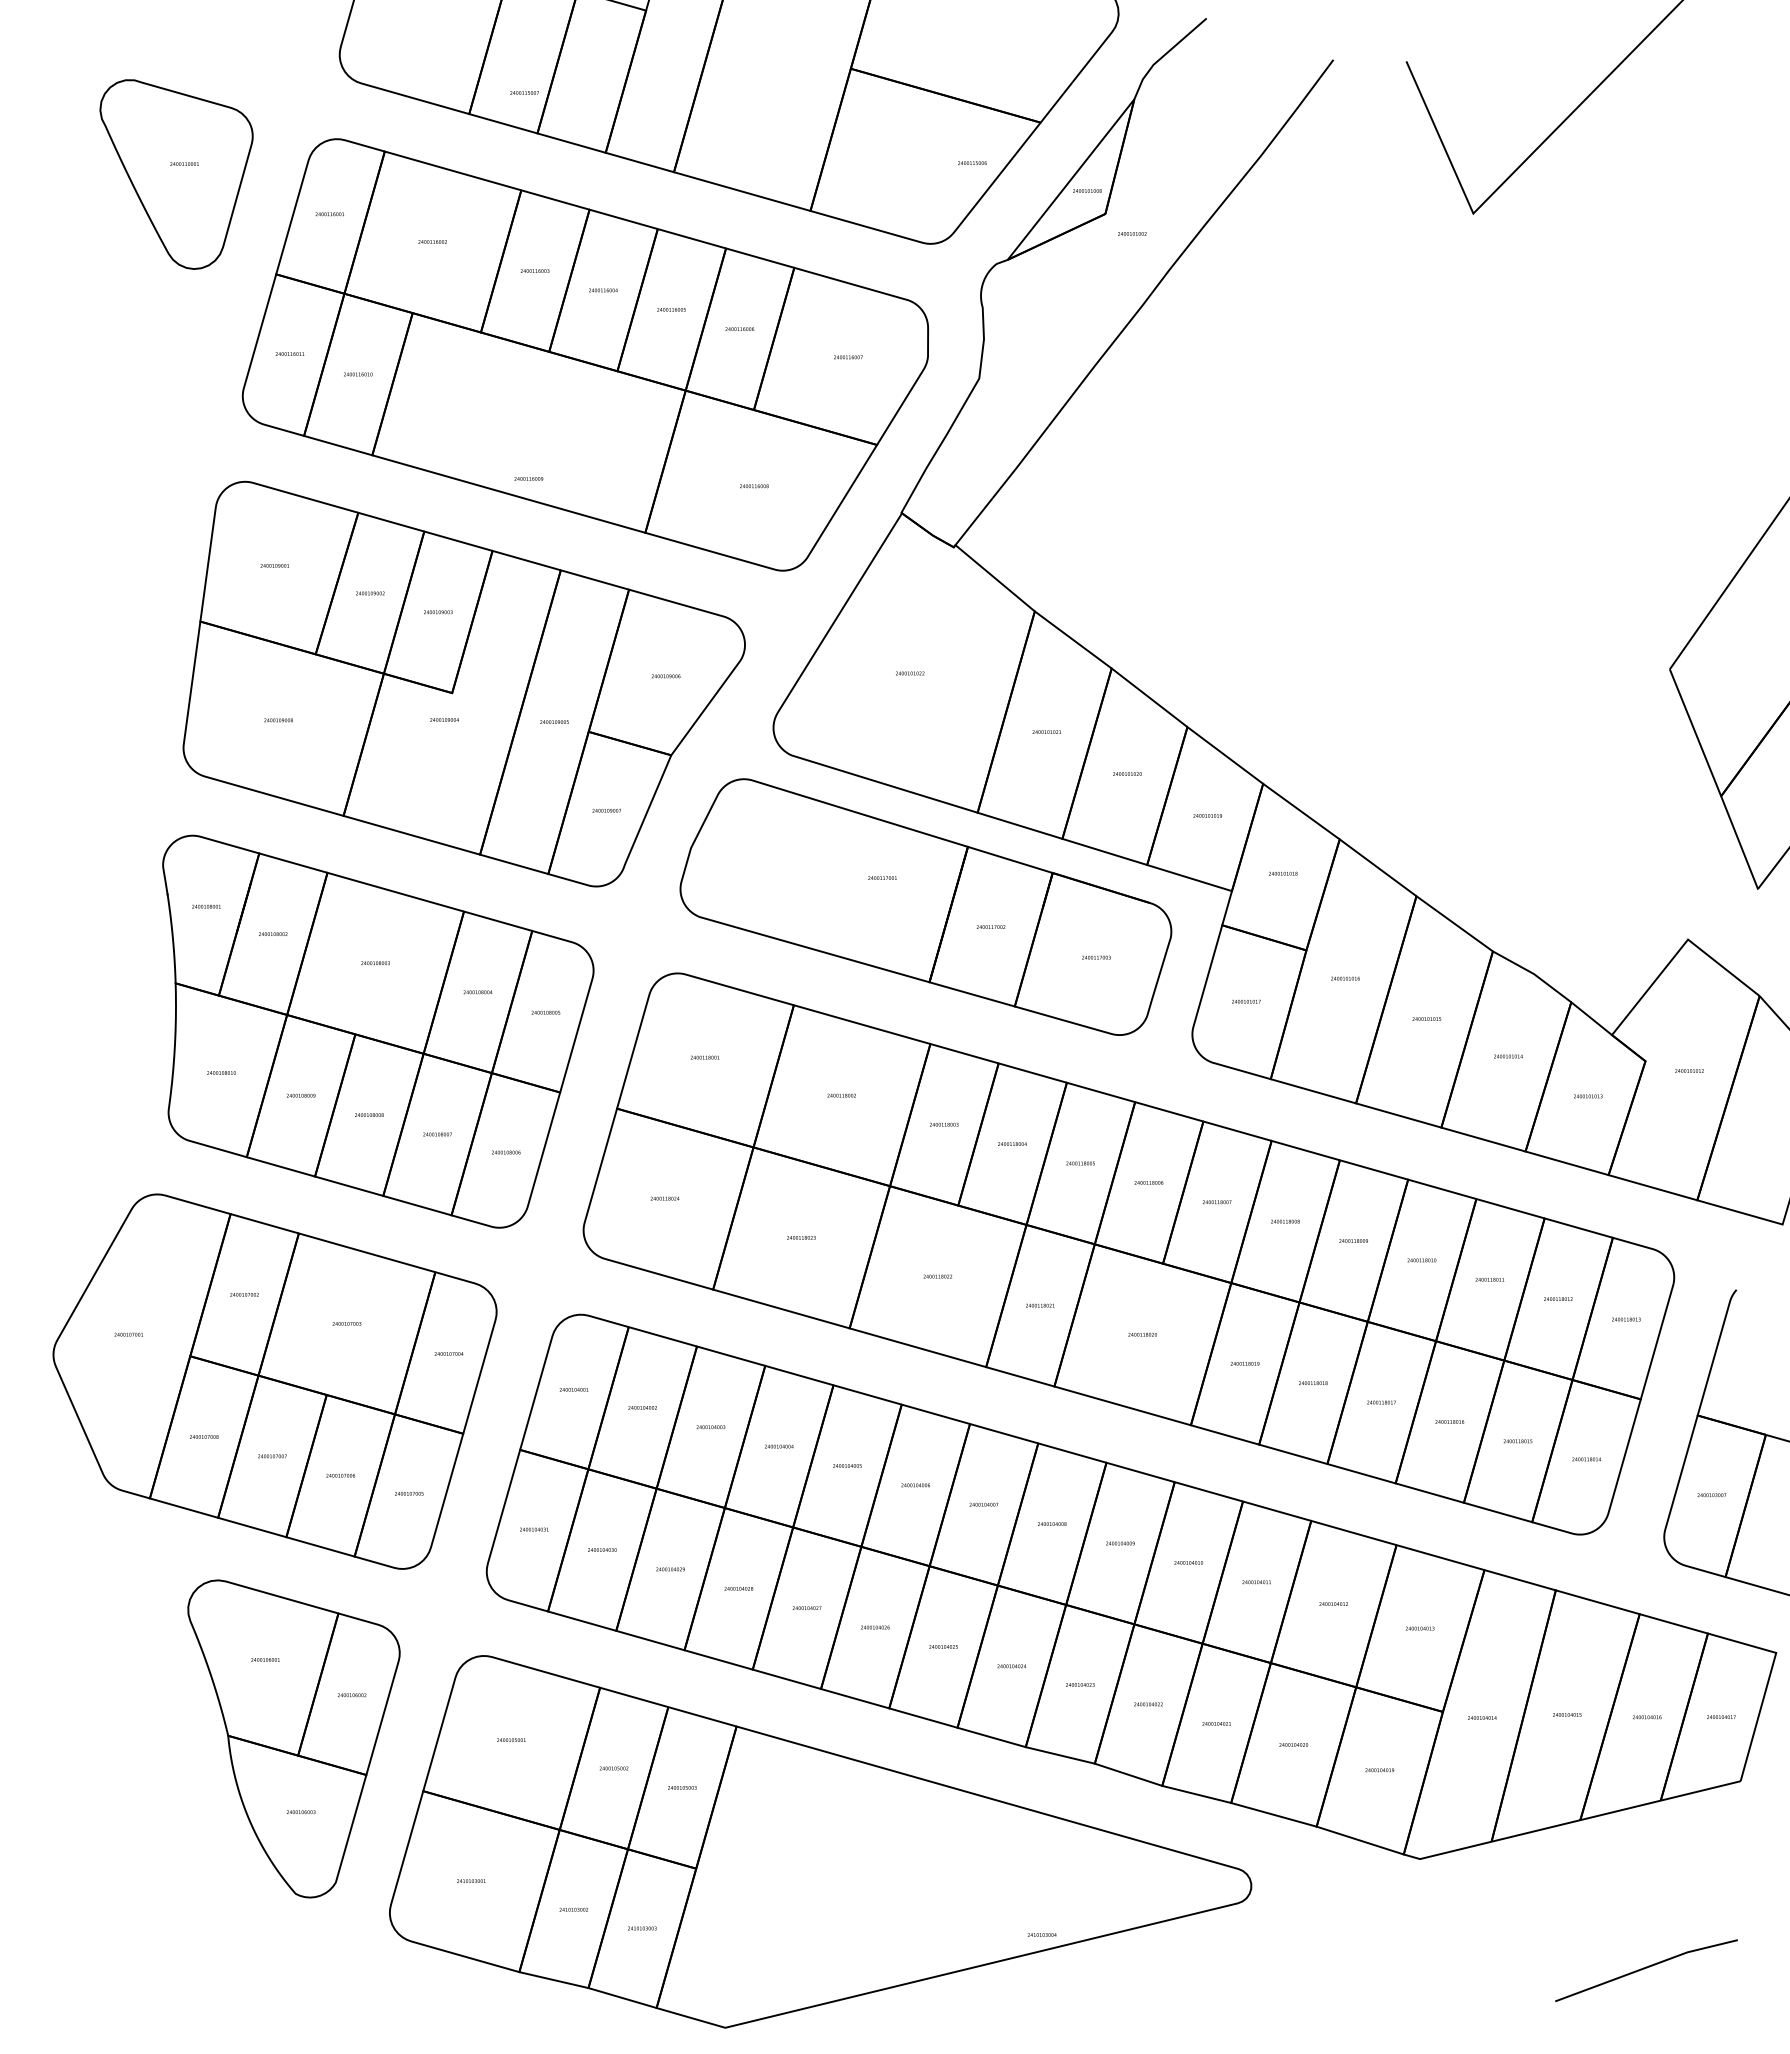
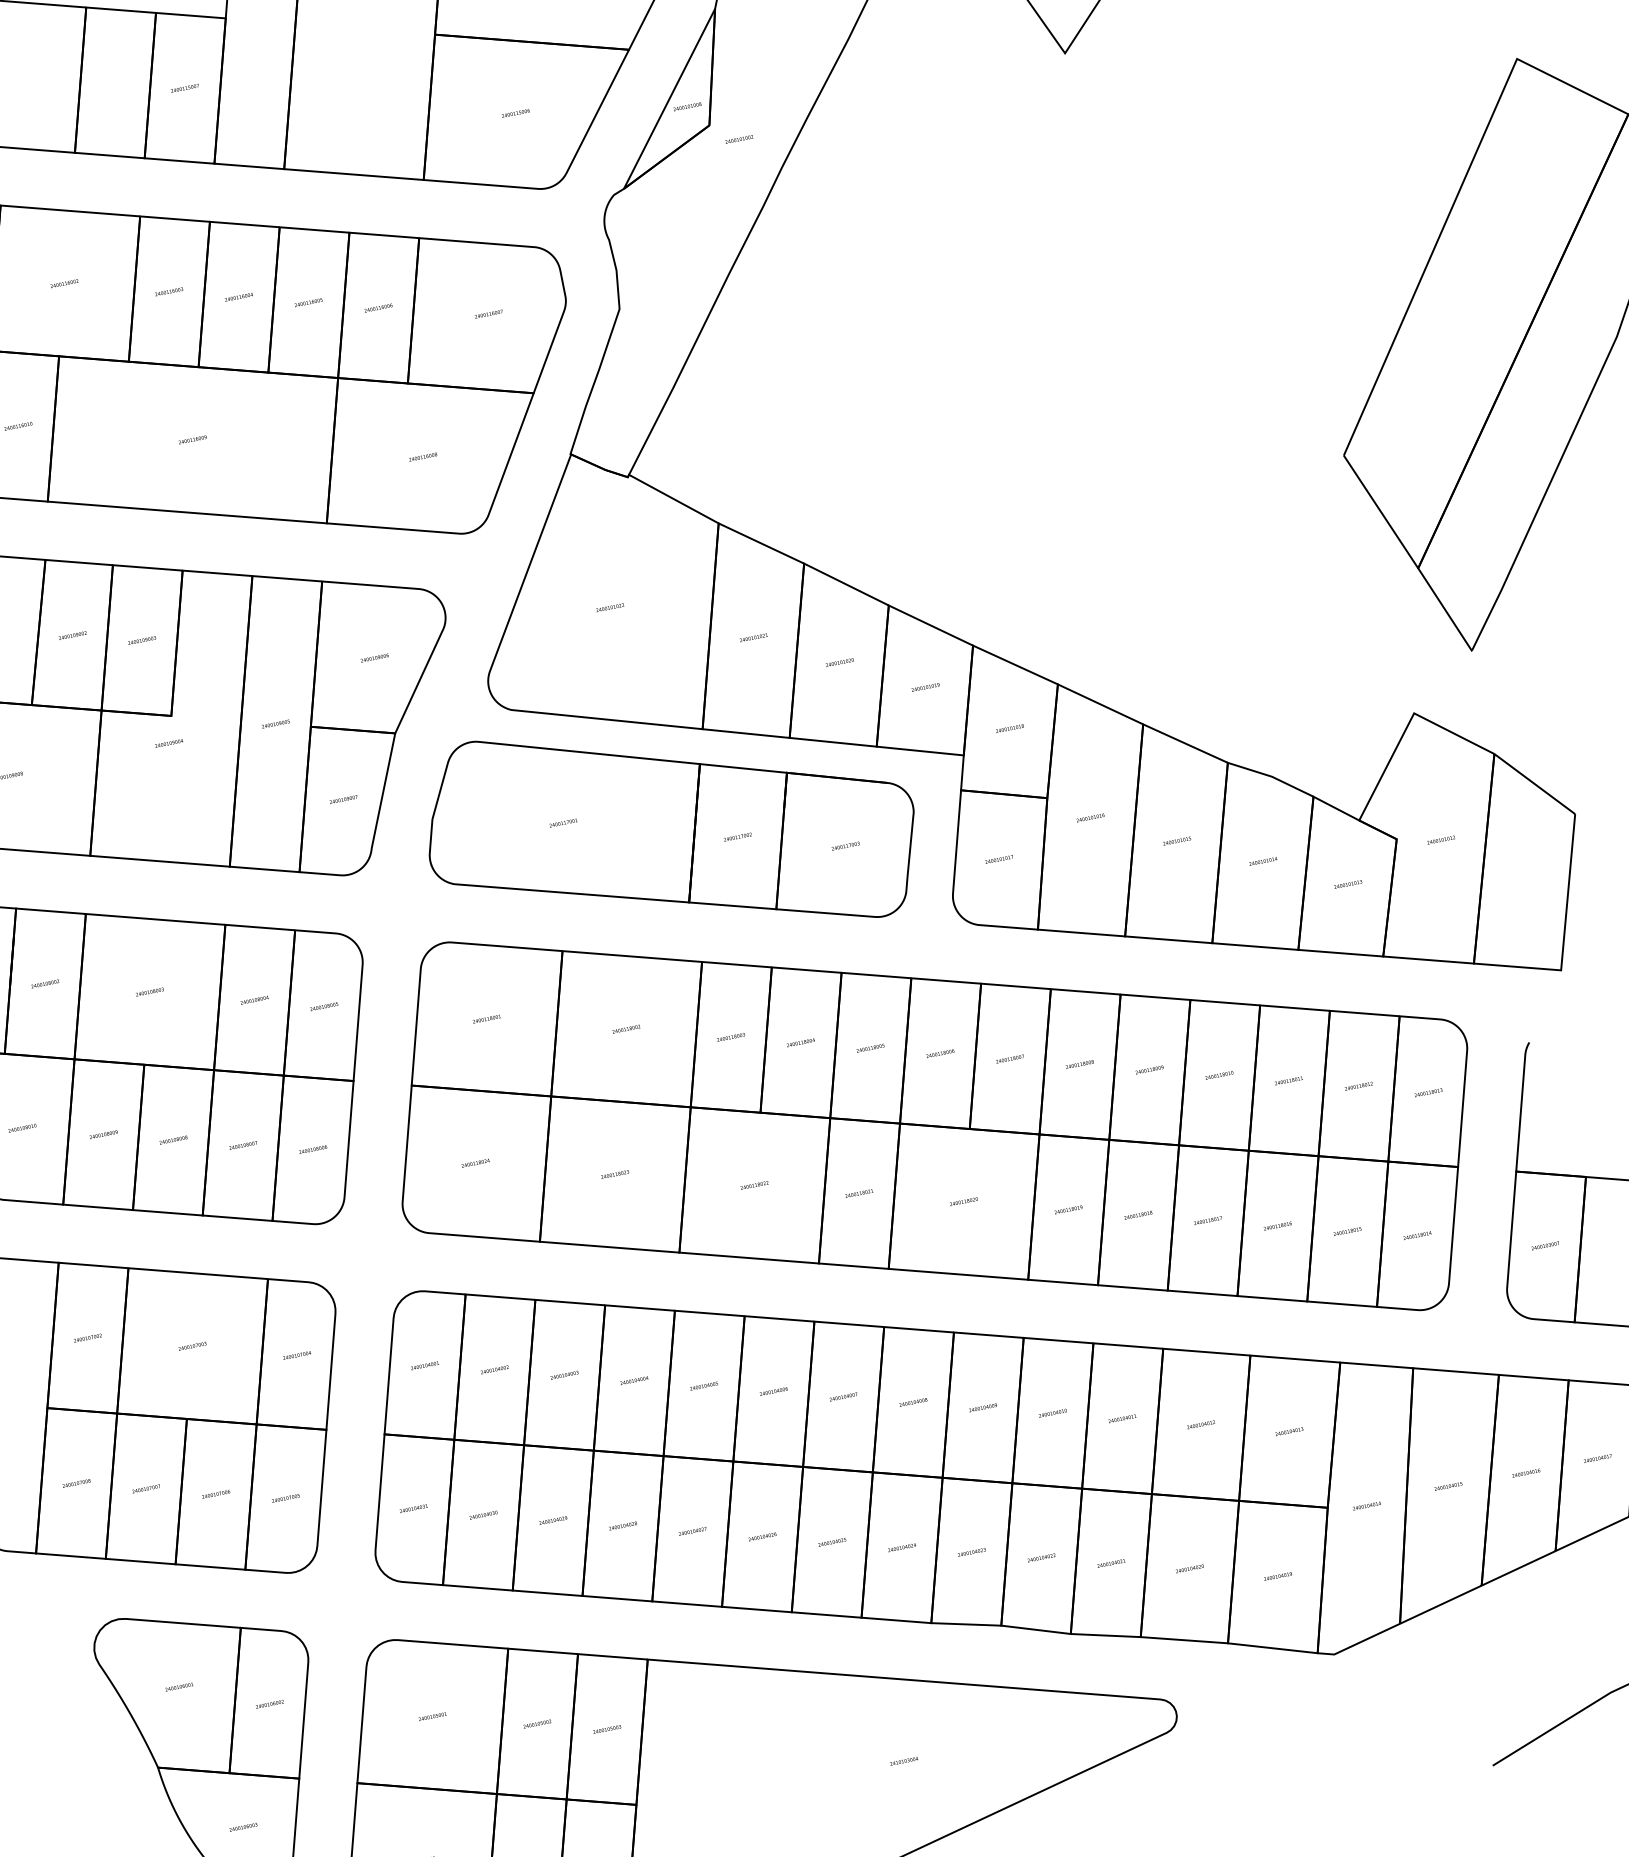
text: (524, 92) -> (184, 87), moved
text: (972, 162) -> (515, 112), moved
text: (528, 478) -> (192, 439), moved
text: (882, 877) -> (563, 822), moved
text: (1041, 1934) -> (903, 1760), moved

